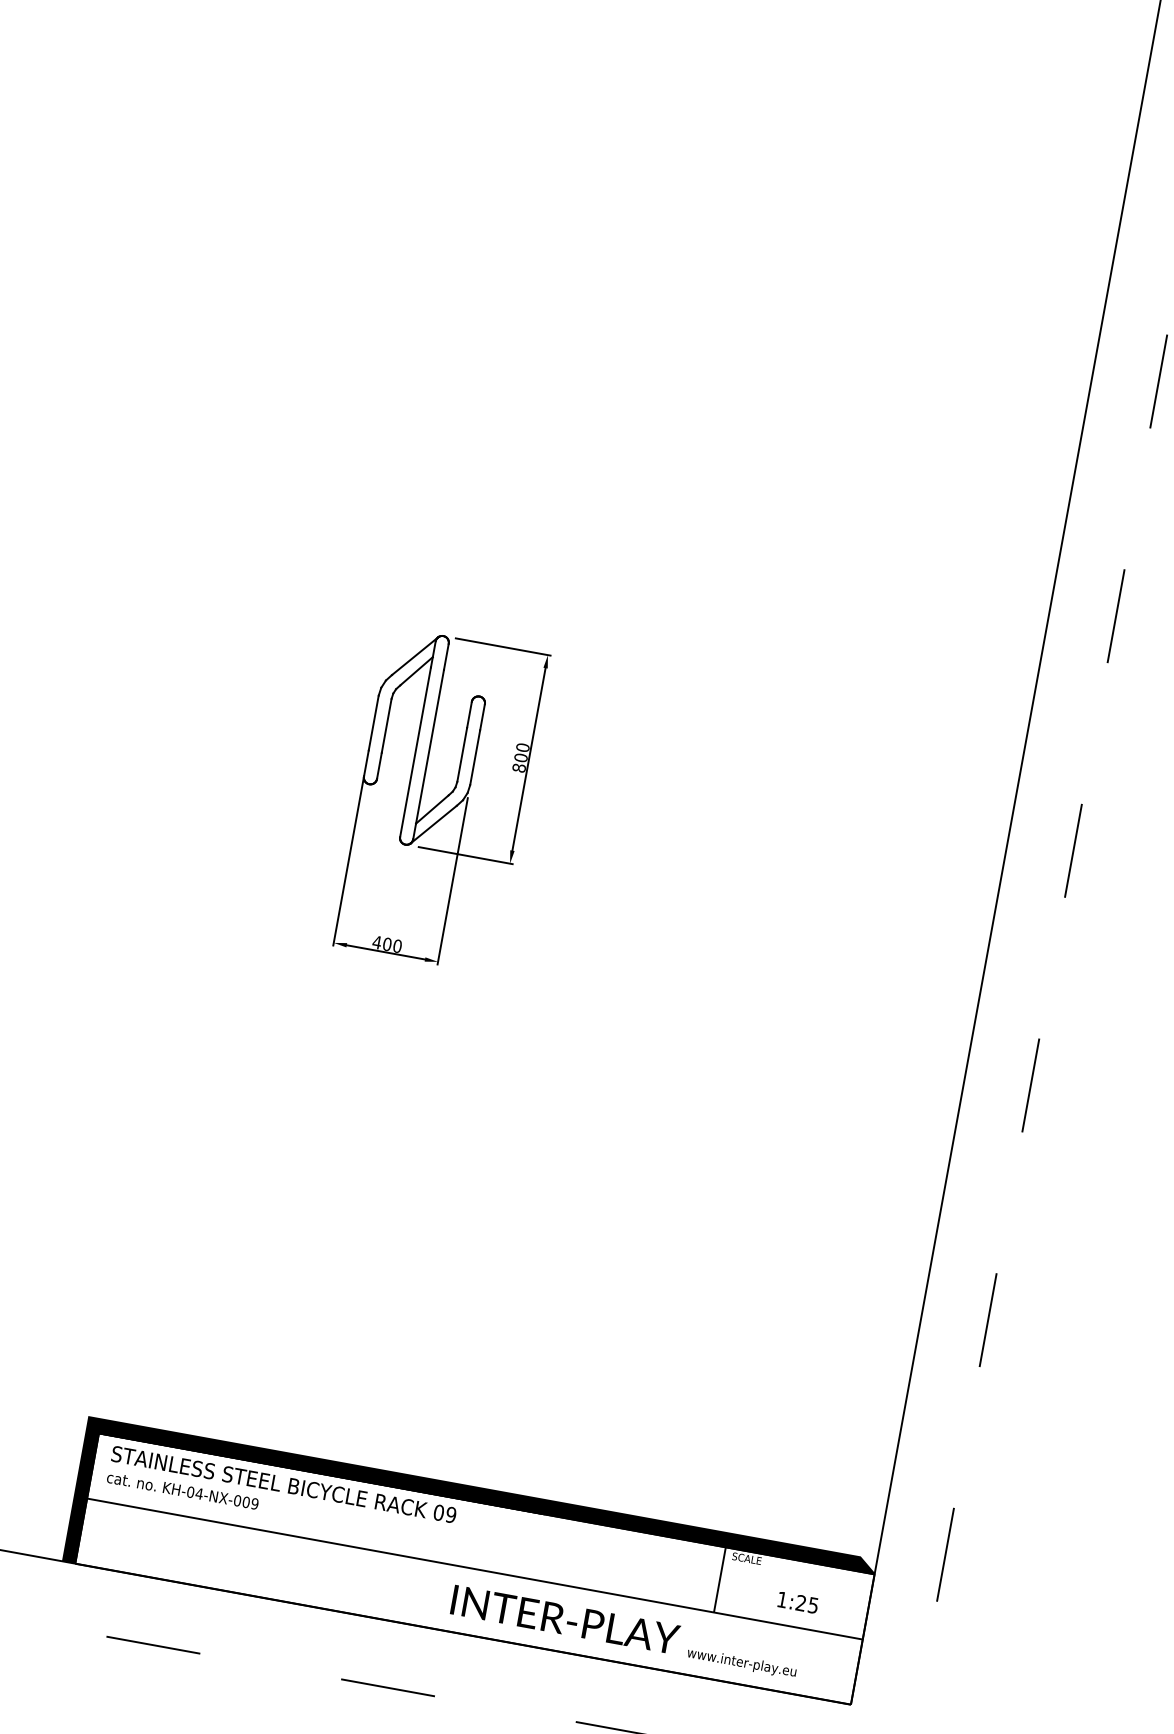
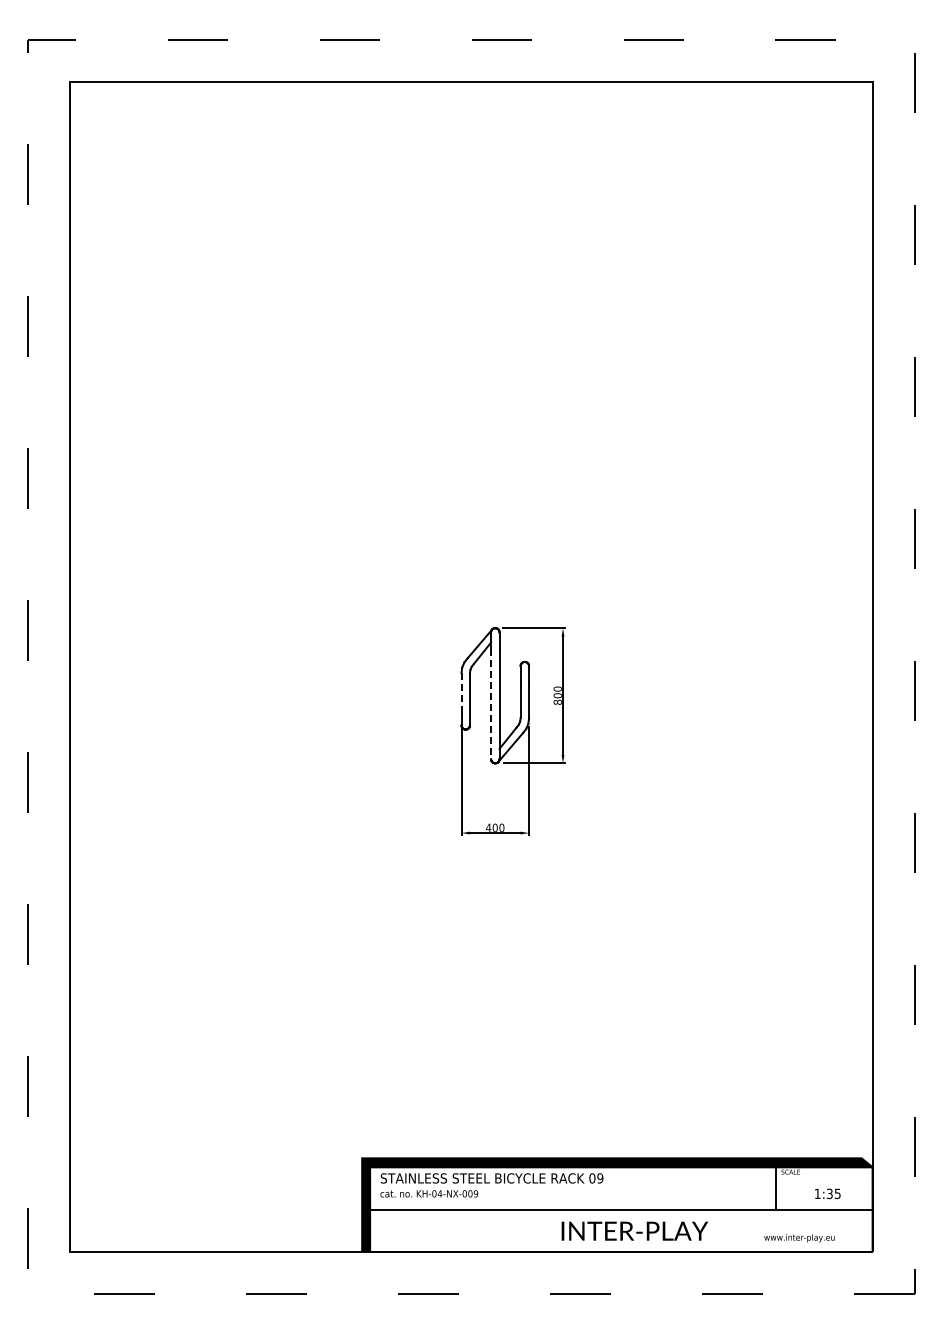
line: (373, 722) -> (461, 690), solid -> dashed
line: (416, 752) -> (491, 704), solid -> dashed
text: (800, 1604) -> (829, 1194), 1:25 -> 1:35
text: (564, 1618) -> (634, 1230), moved

